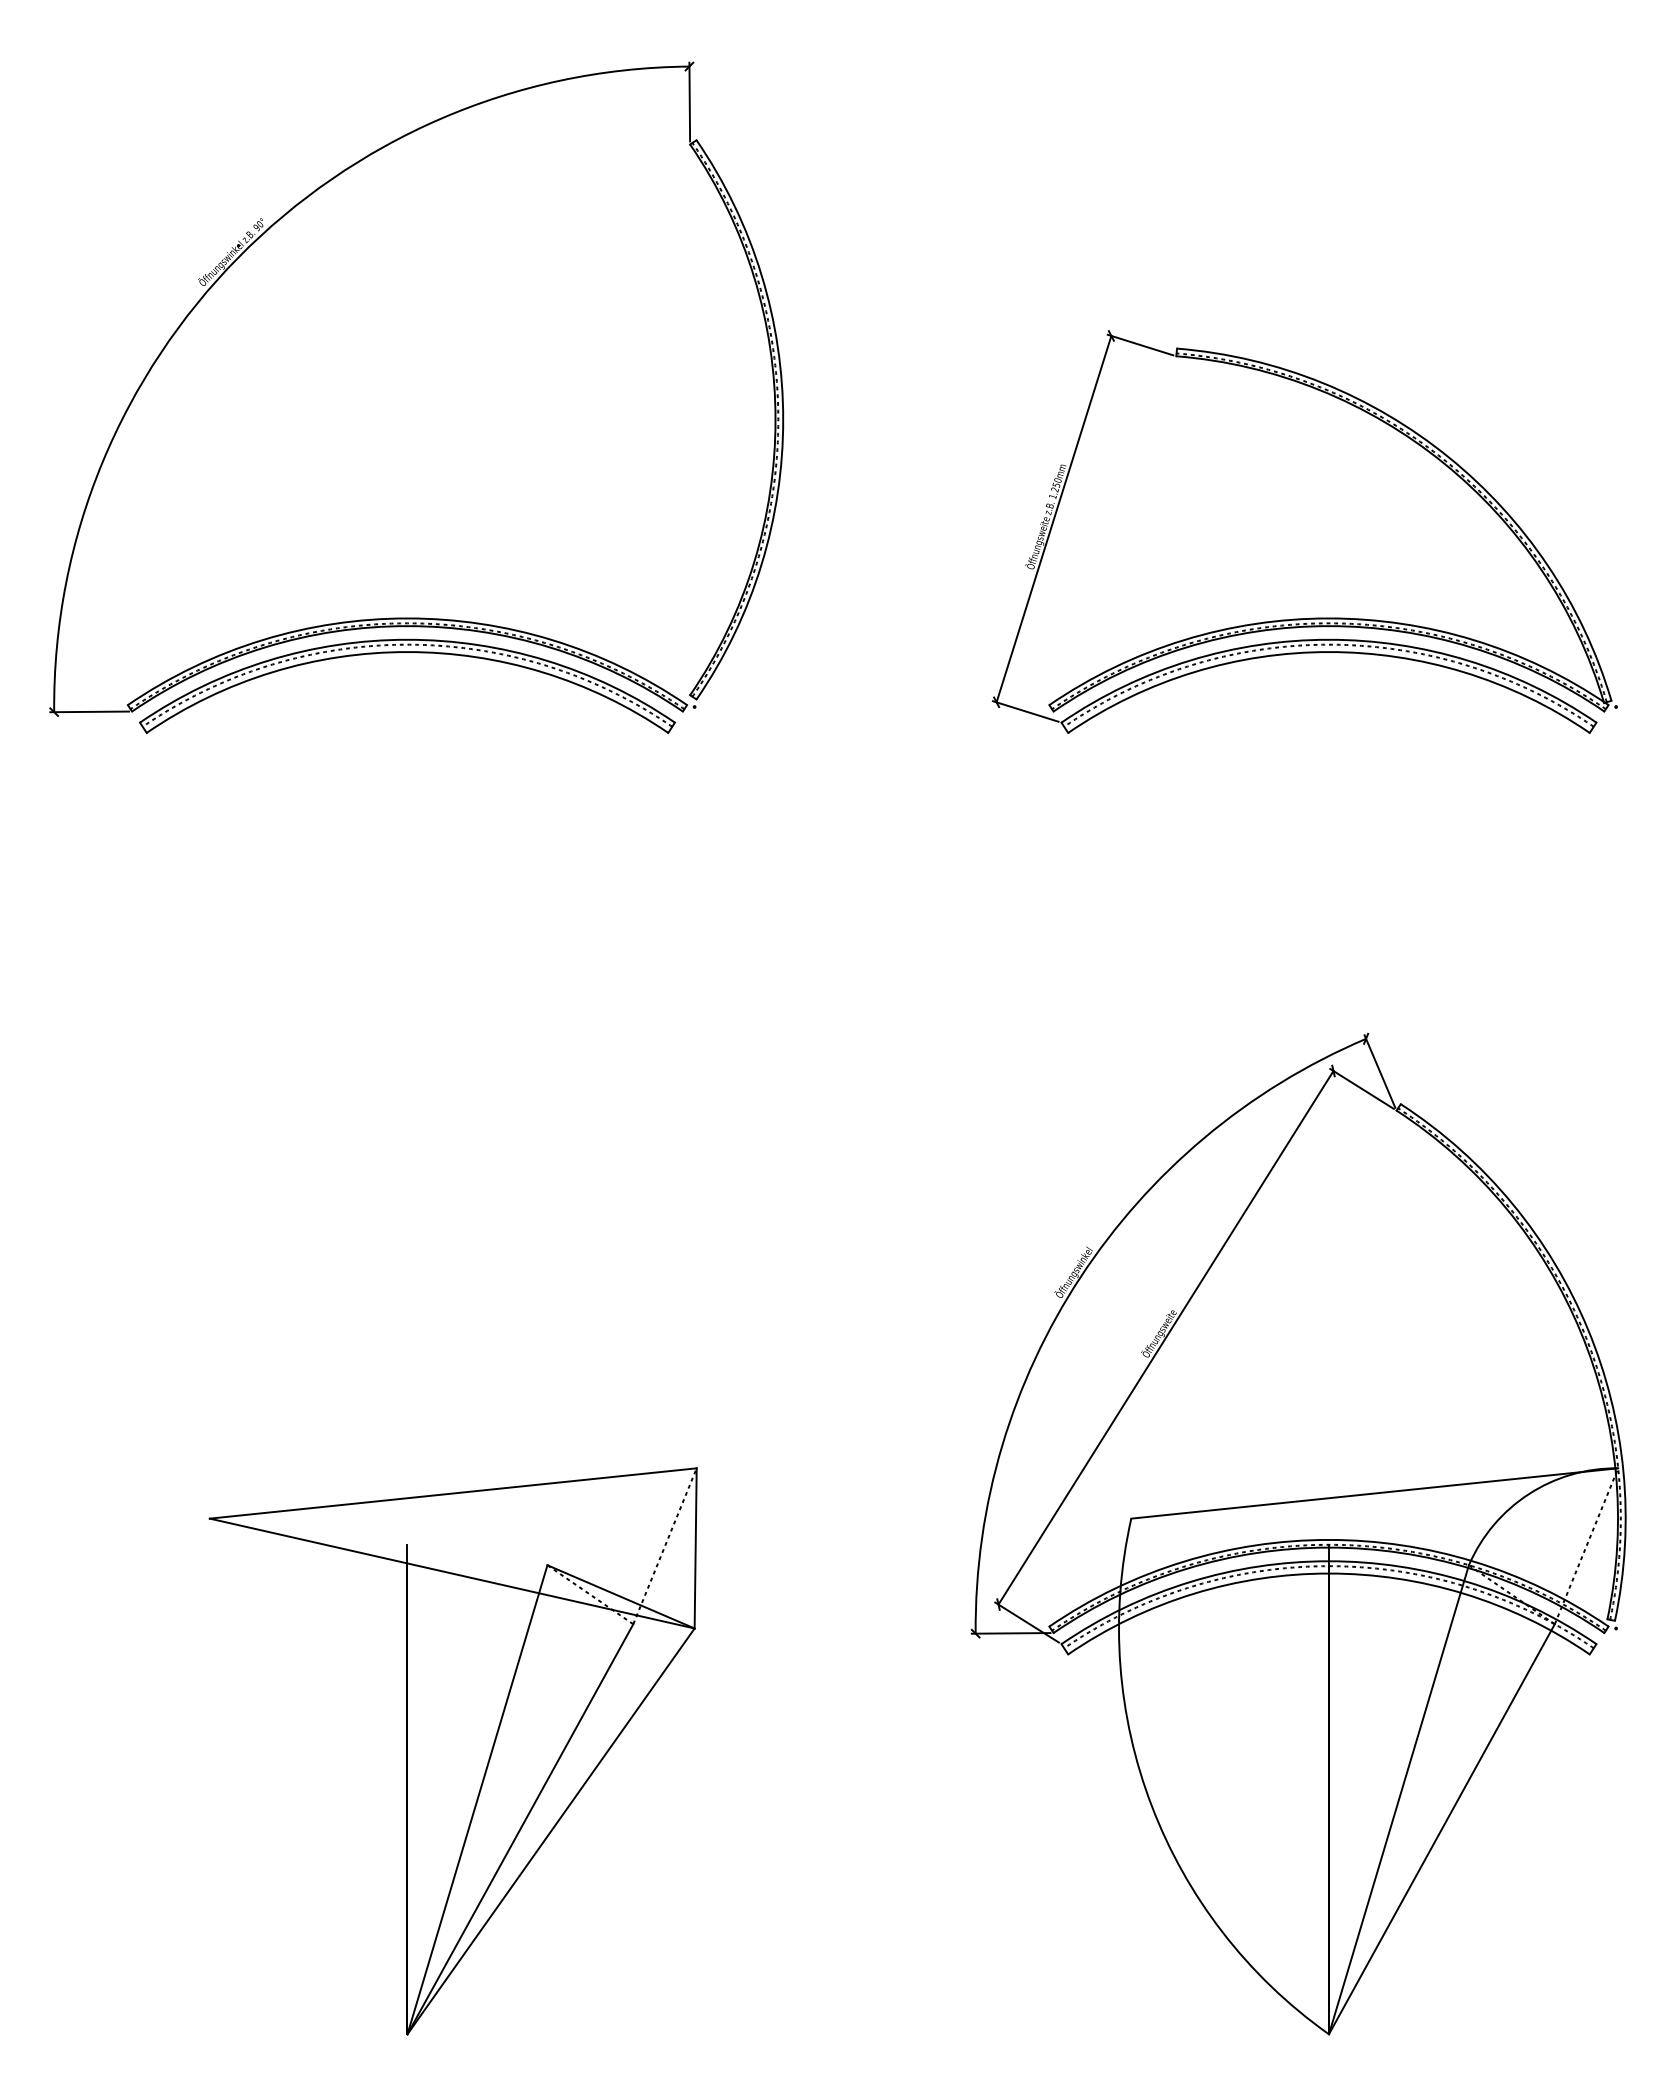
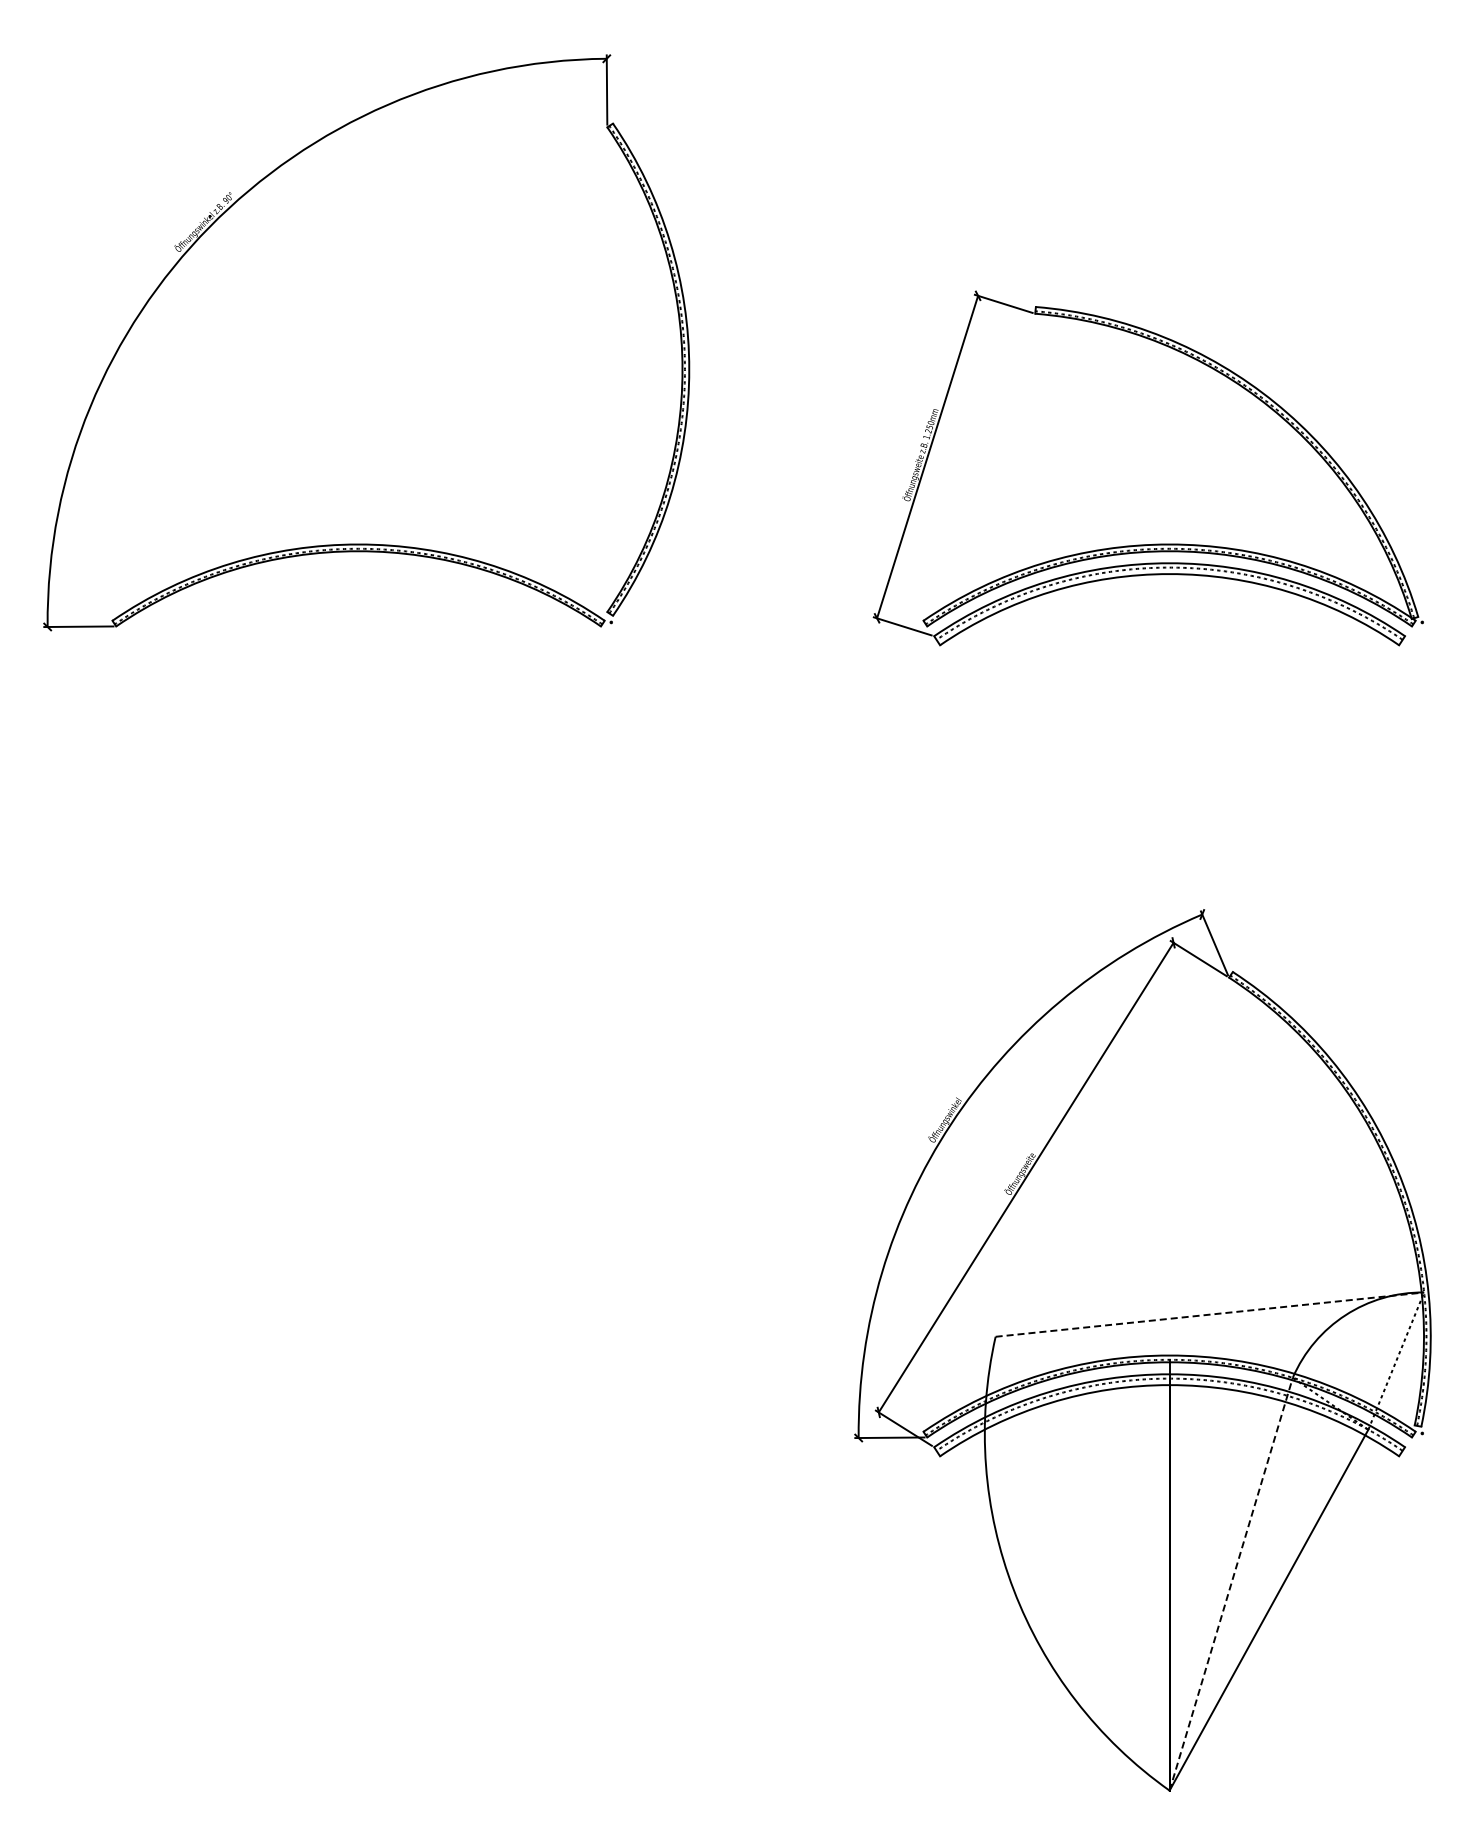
part: (407, 652) -> (358, 574), removed
line: (1375, 1493) -> (1210, 1314), solid -> dashed
part: (452, 1751) -> (398, 1541), removed
line: (1399, 1798) -> (1231, 1583), solid -> dashed

